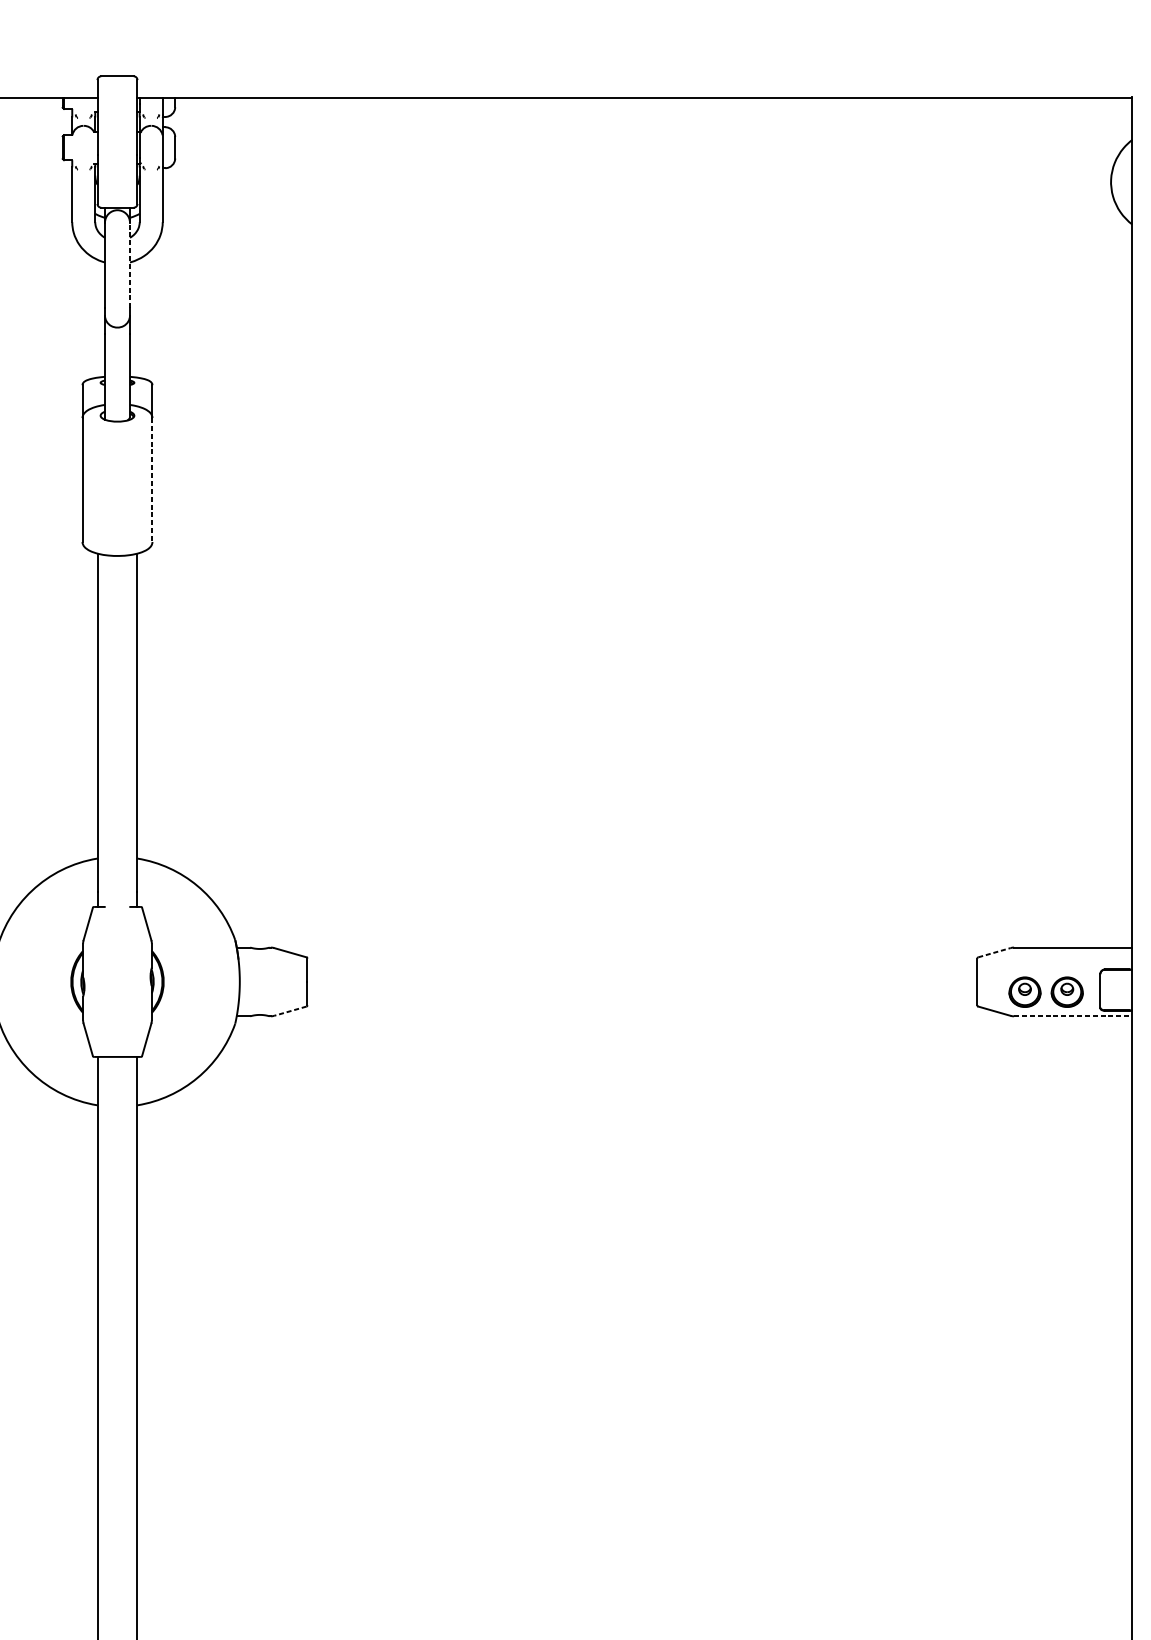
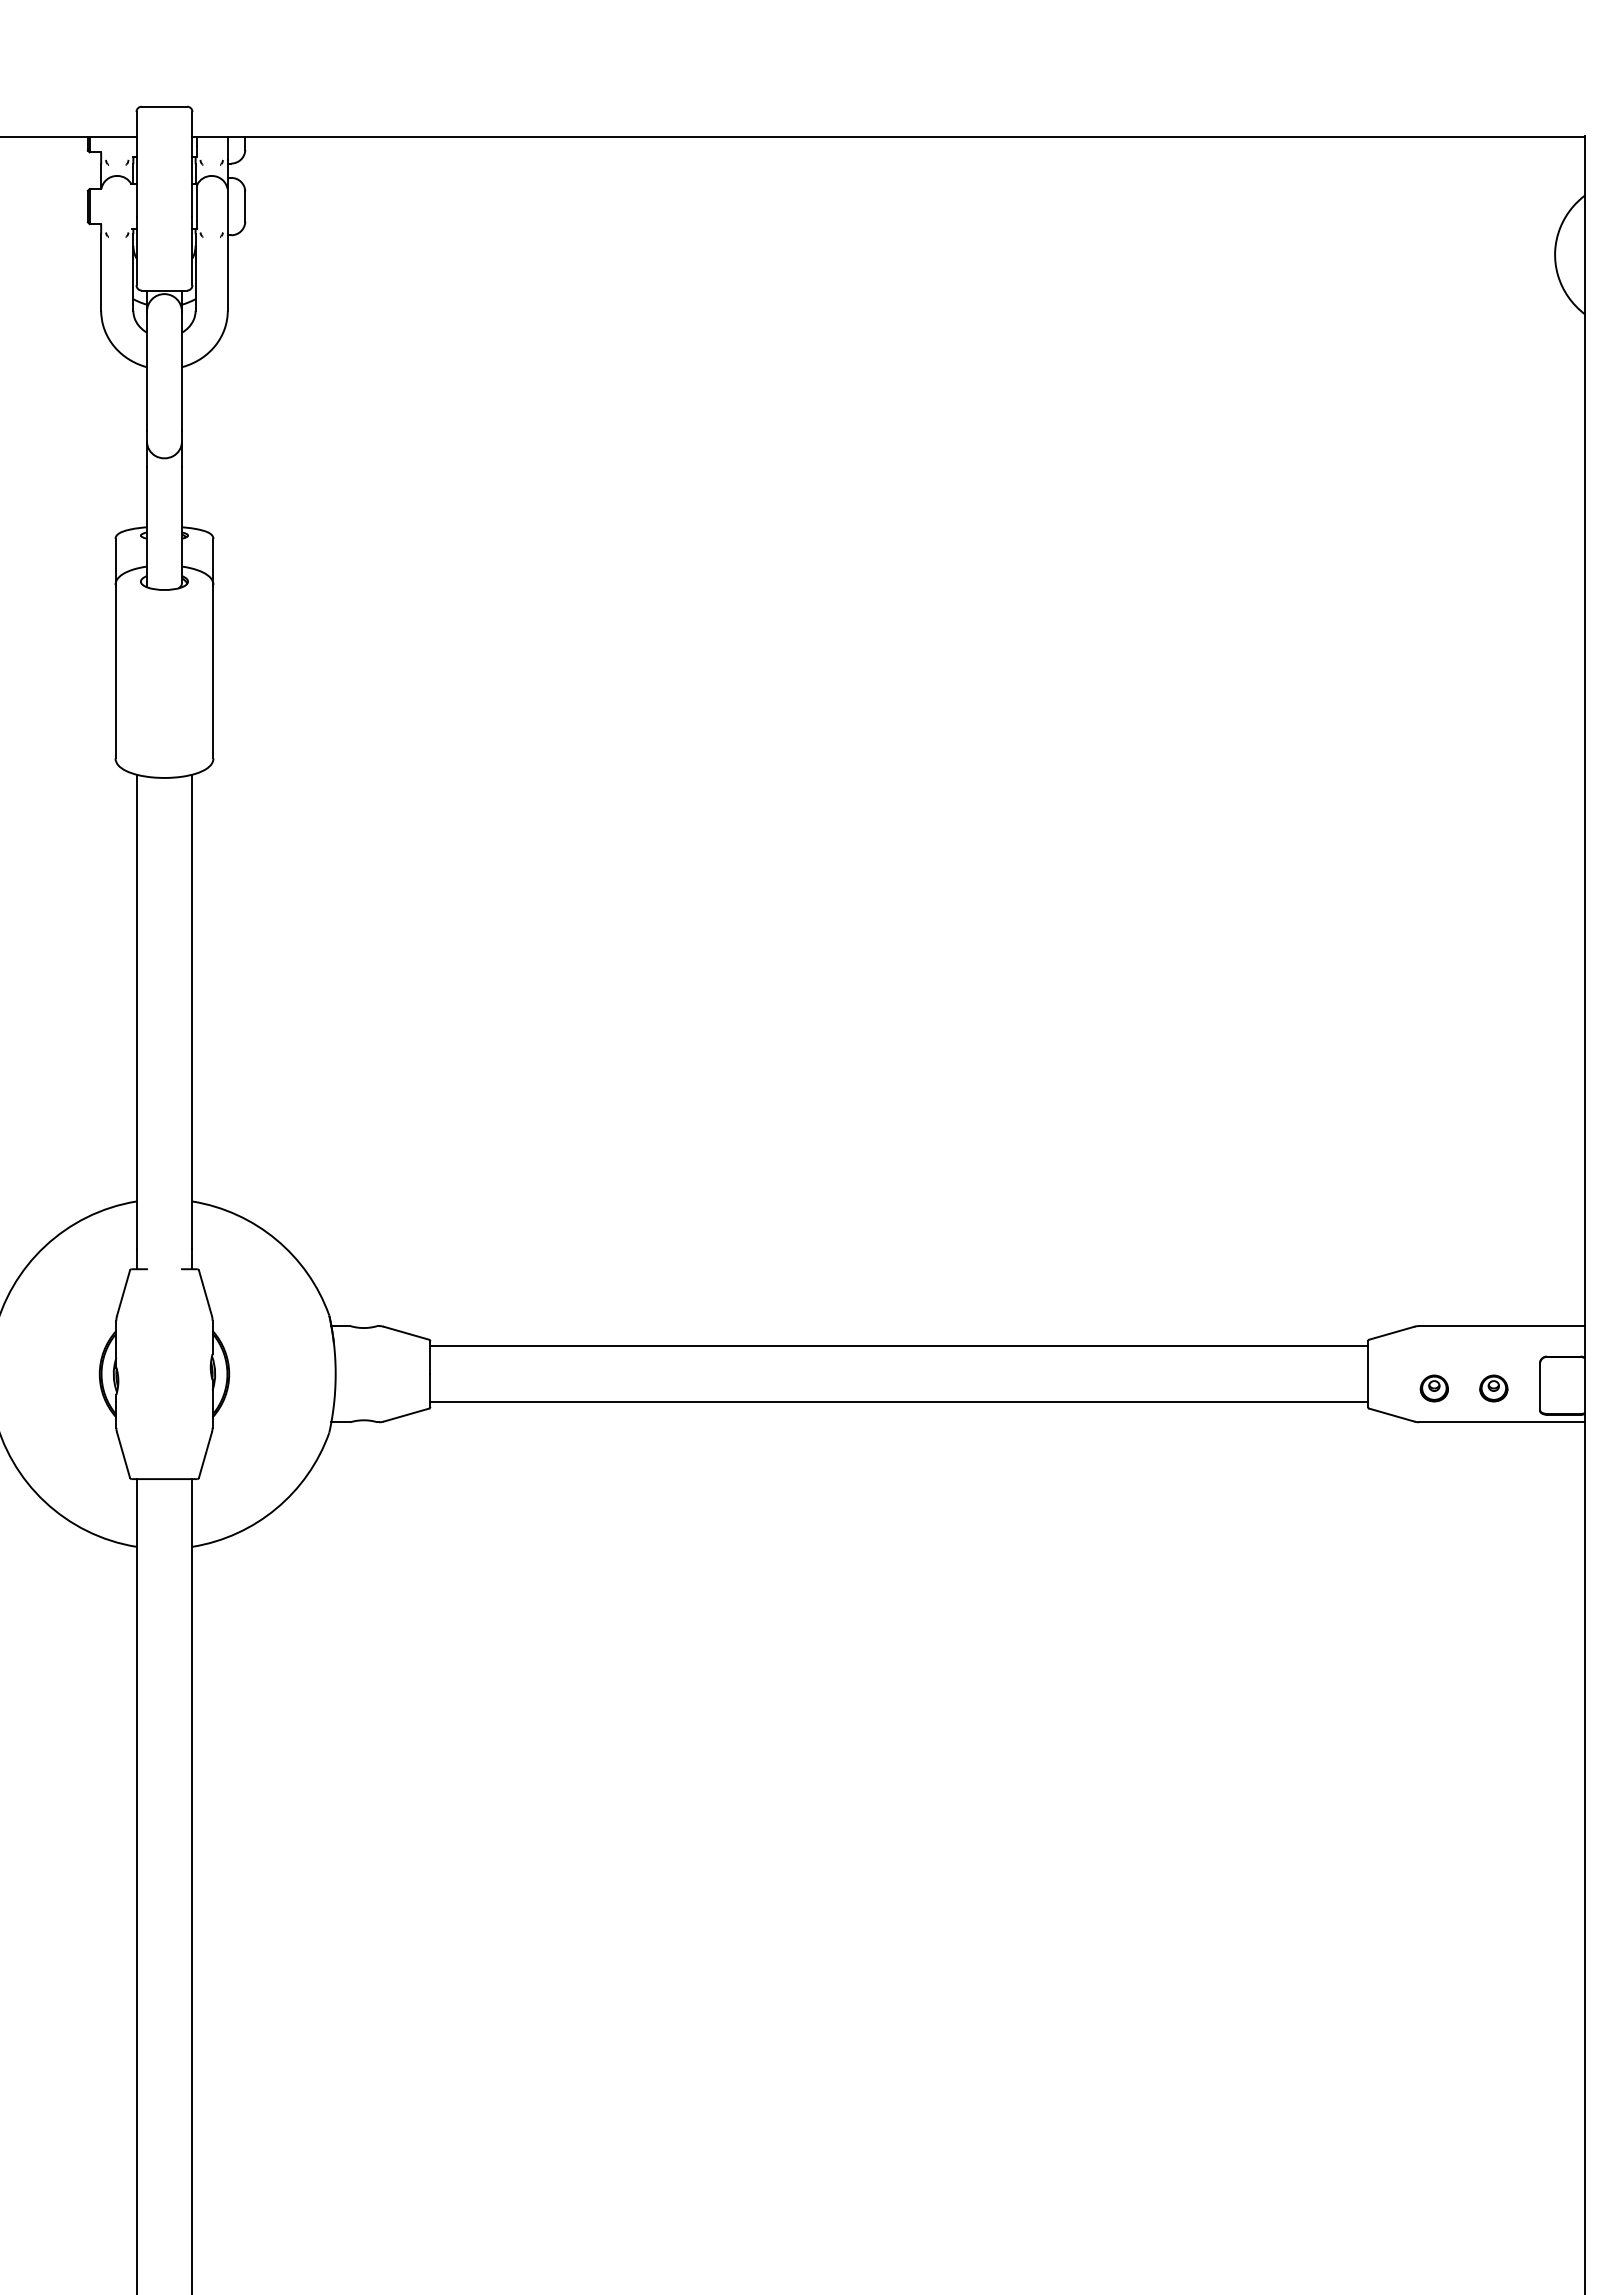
line: (129, 265) -> (181, 371), dashed -> solid
line: (152, 479) -> (213, 671), dashed -> solid
line: (994, 952) -> (1391, 1333), dashed -> solid
line: (641, 962) -> (898, 1346), added
part: (1024, 992) -> (1433, 1388), size x0.62
part: (1067, 992) -> (1493, 1388), size x0.62
line: (641, 1002) -> (898, 1402), added
line: (290, 1011) -> (406, 1415), dashed -> solid
line: (1073, 1016) -> (1502, 1422), dashed -> solid

